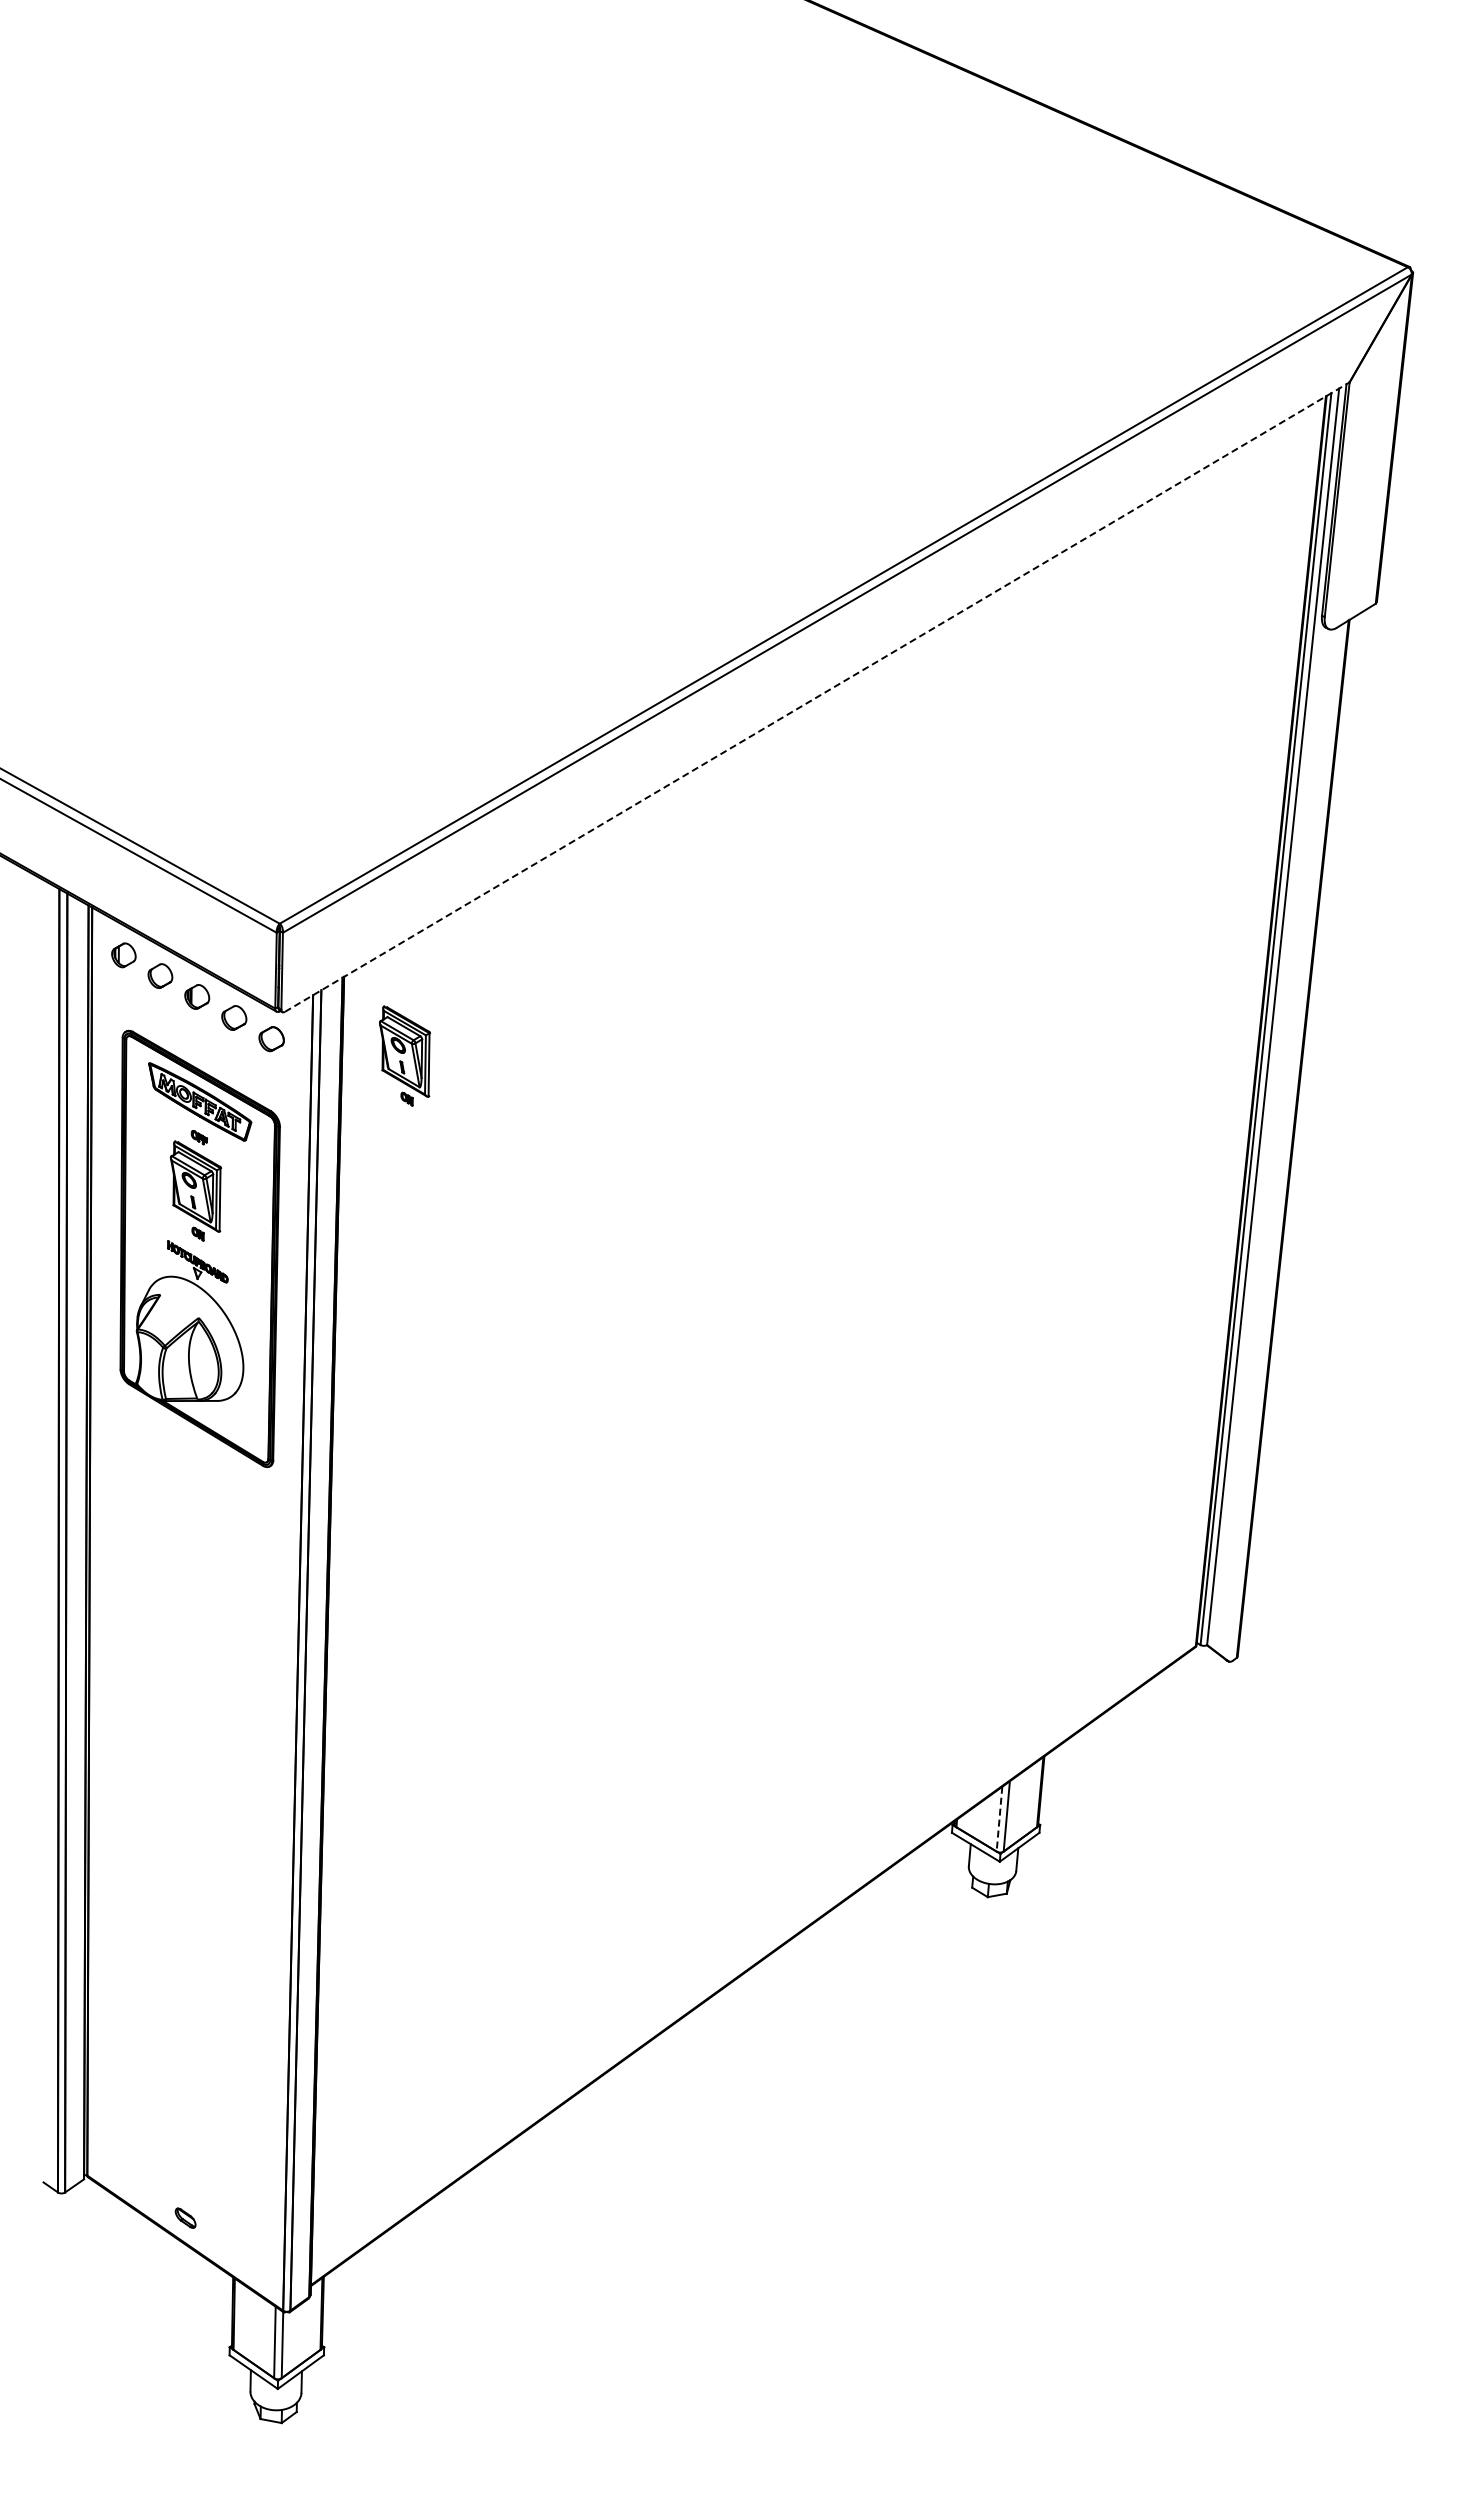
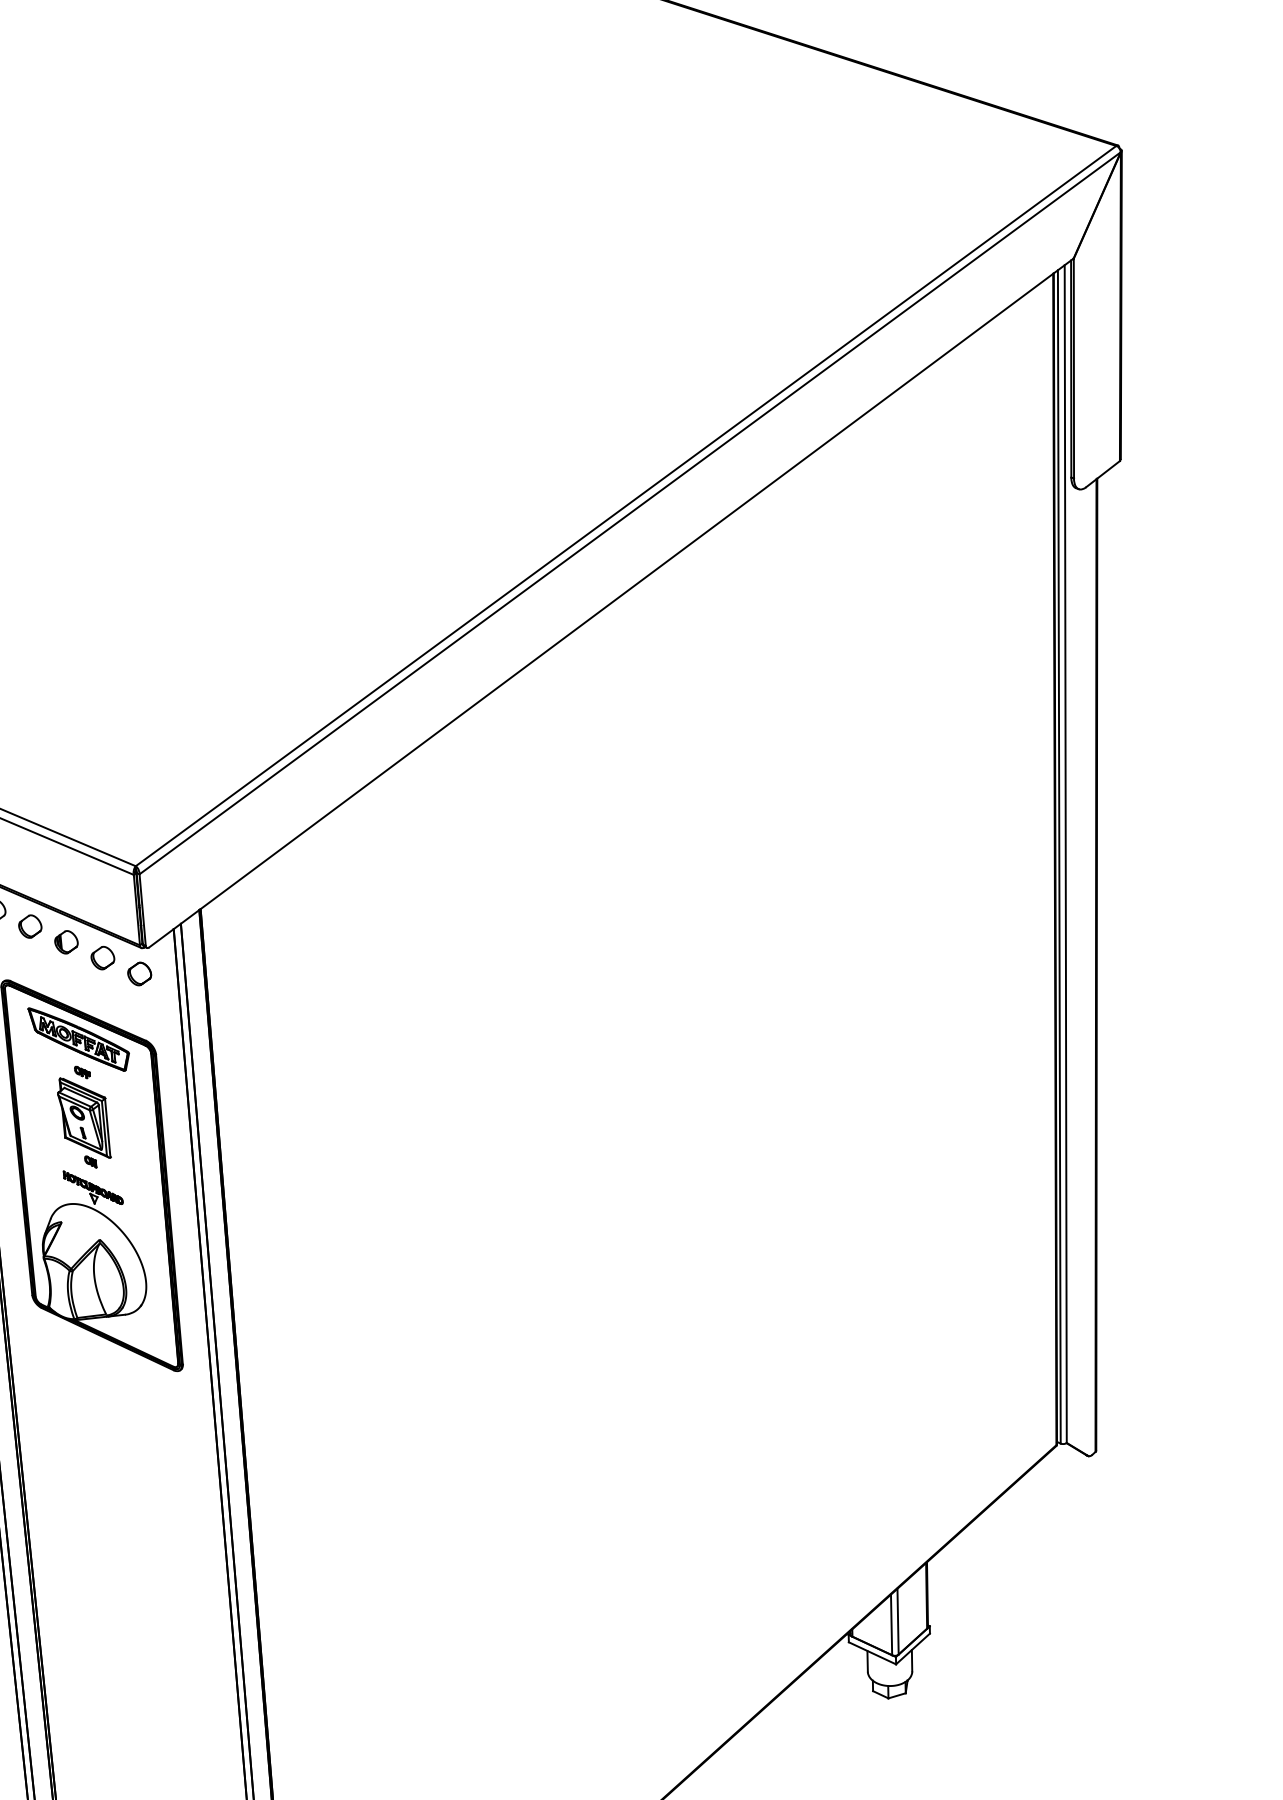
line: (817, 696) -> (611, 602), dashed -> solid
part: (405, 1055) -> (265, 975), removed
line: (999, 1819) -> (891, 1625), dashed -> solid

